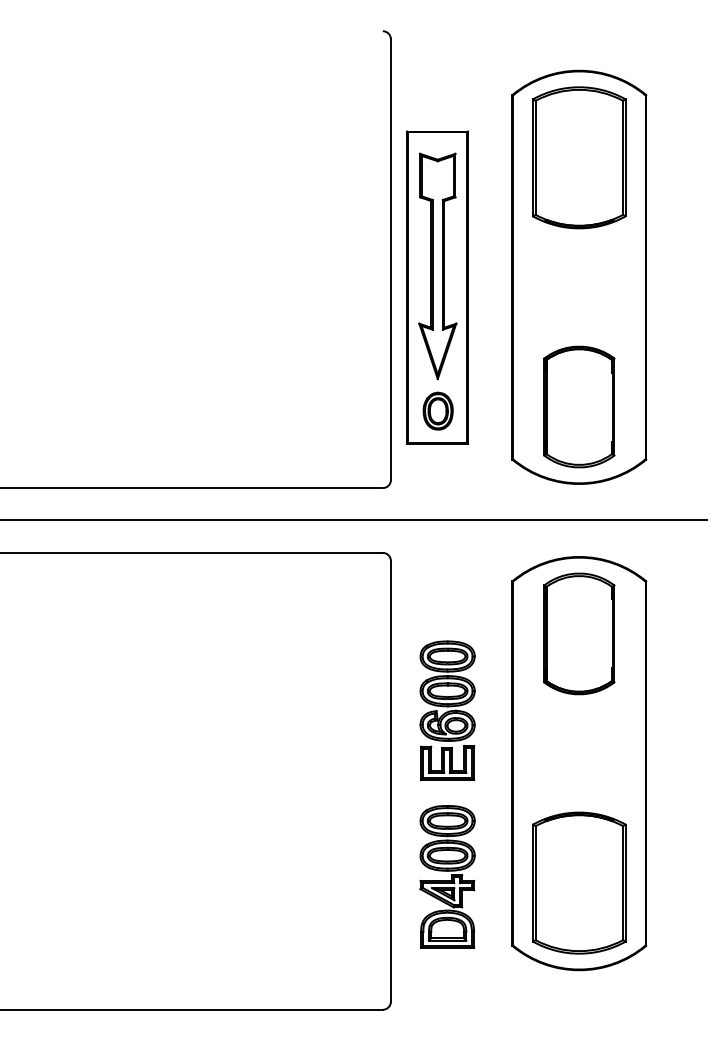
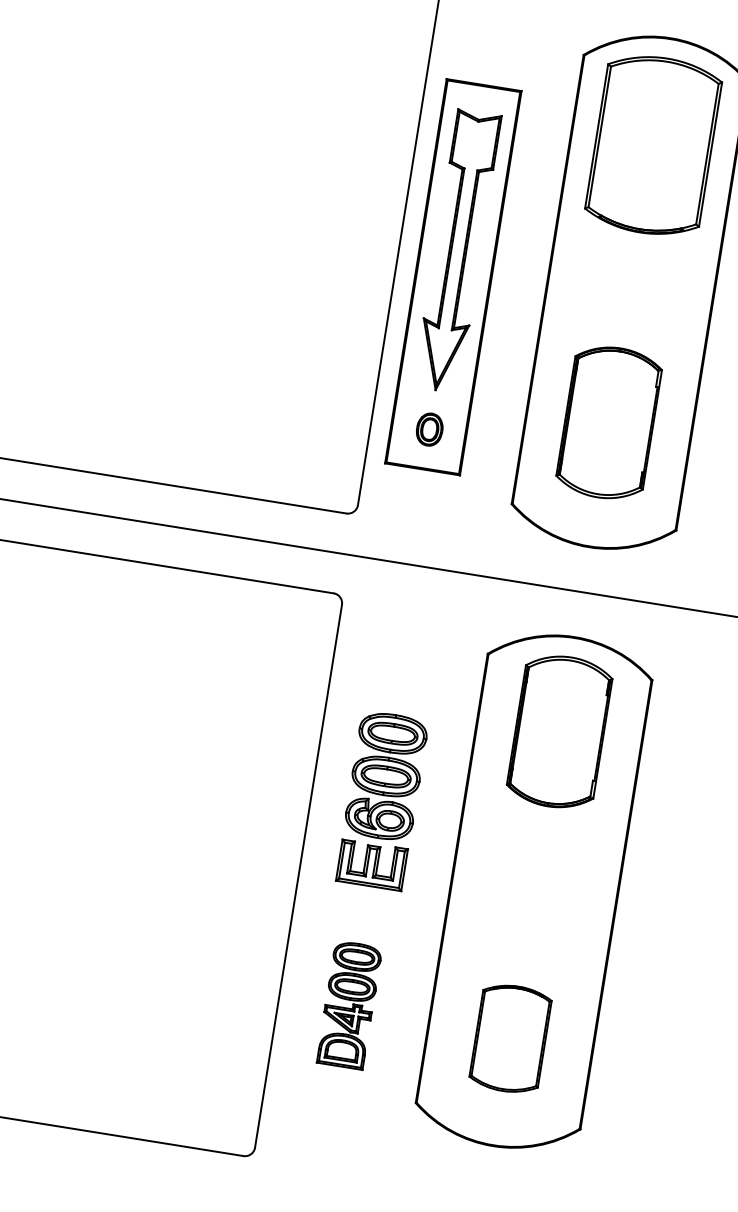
part: (579, 406) -> (609, 422), moved
part: (437, 410) -> (429, 428), size x0.7
part: (447, 876) -> (349, 1004), size x0.7
part: (579, 882) -> (510, 1038), size x0.6

